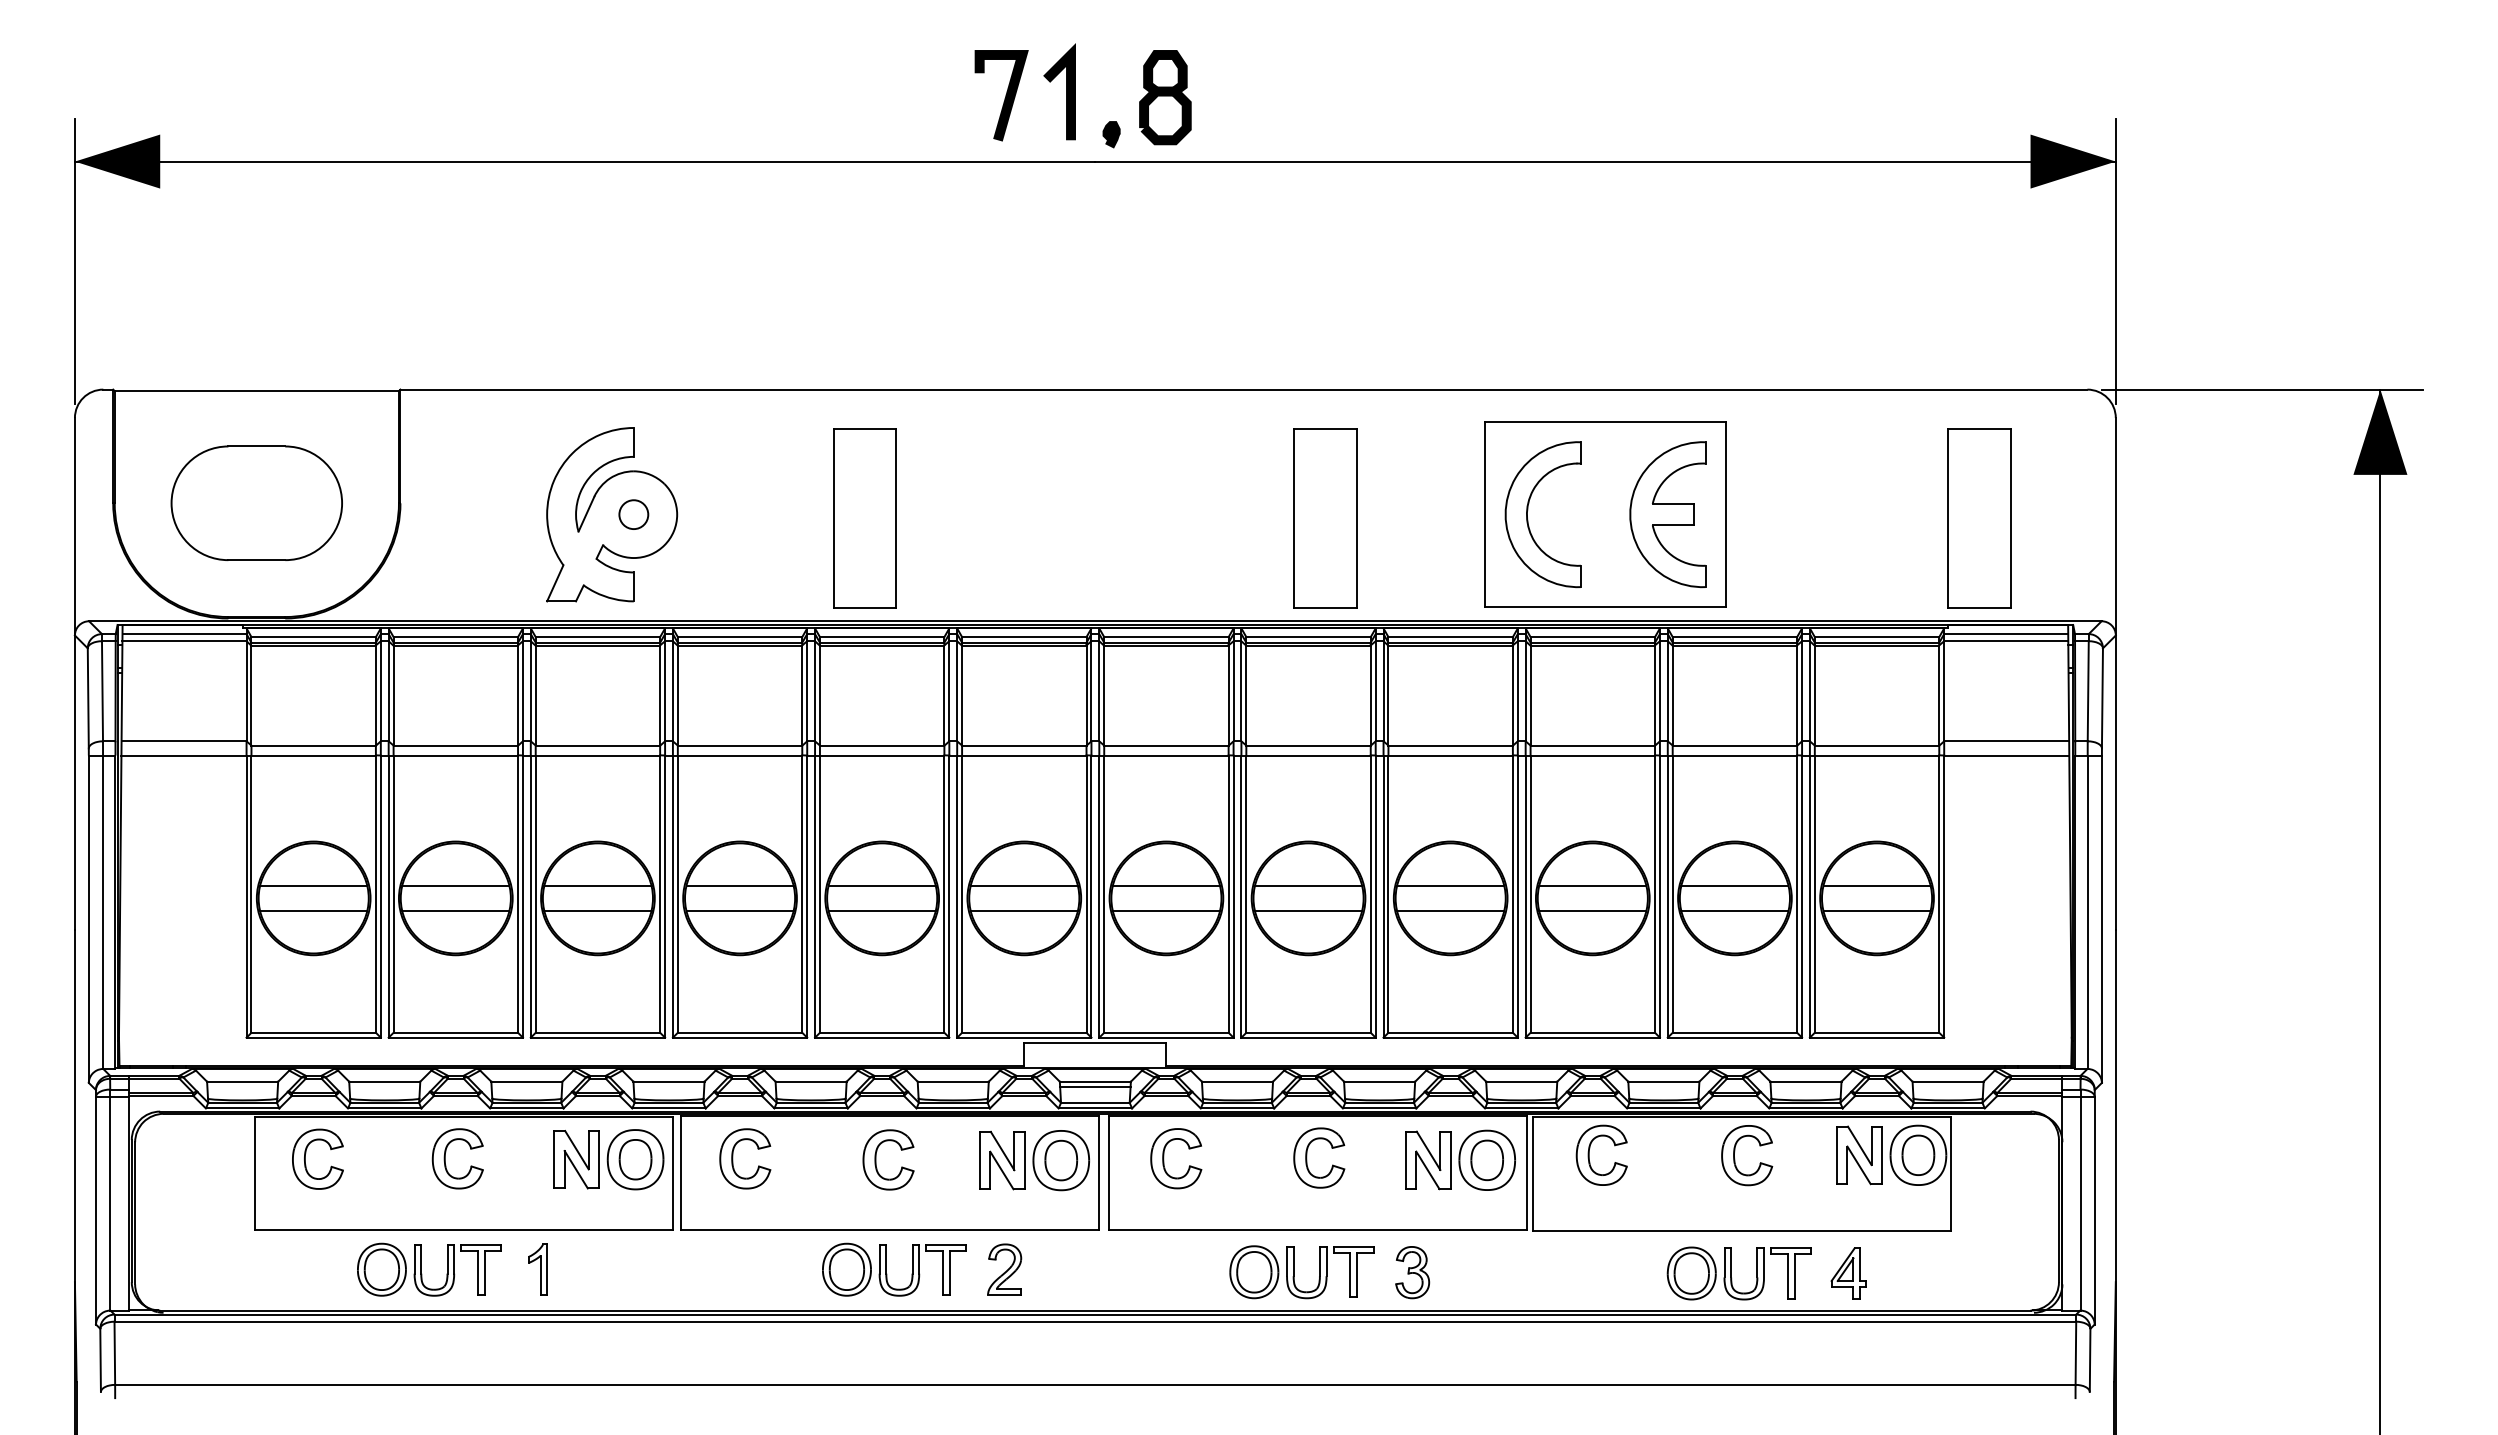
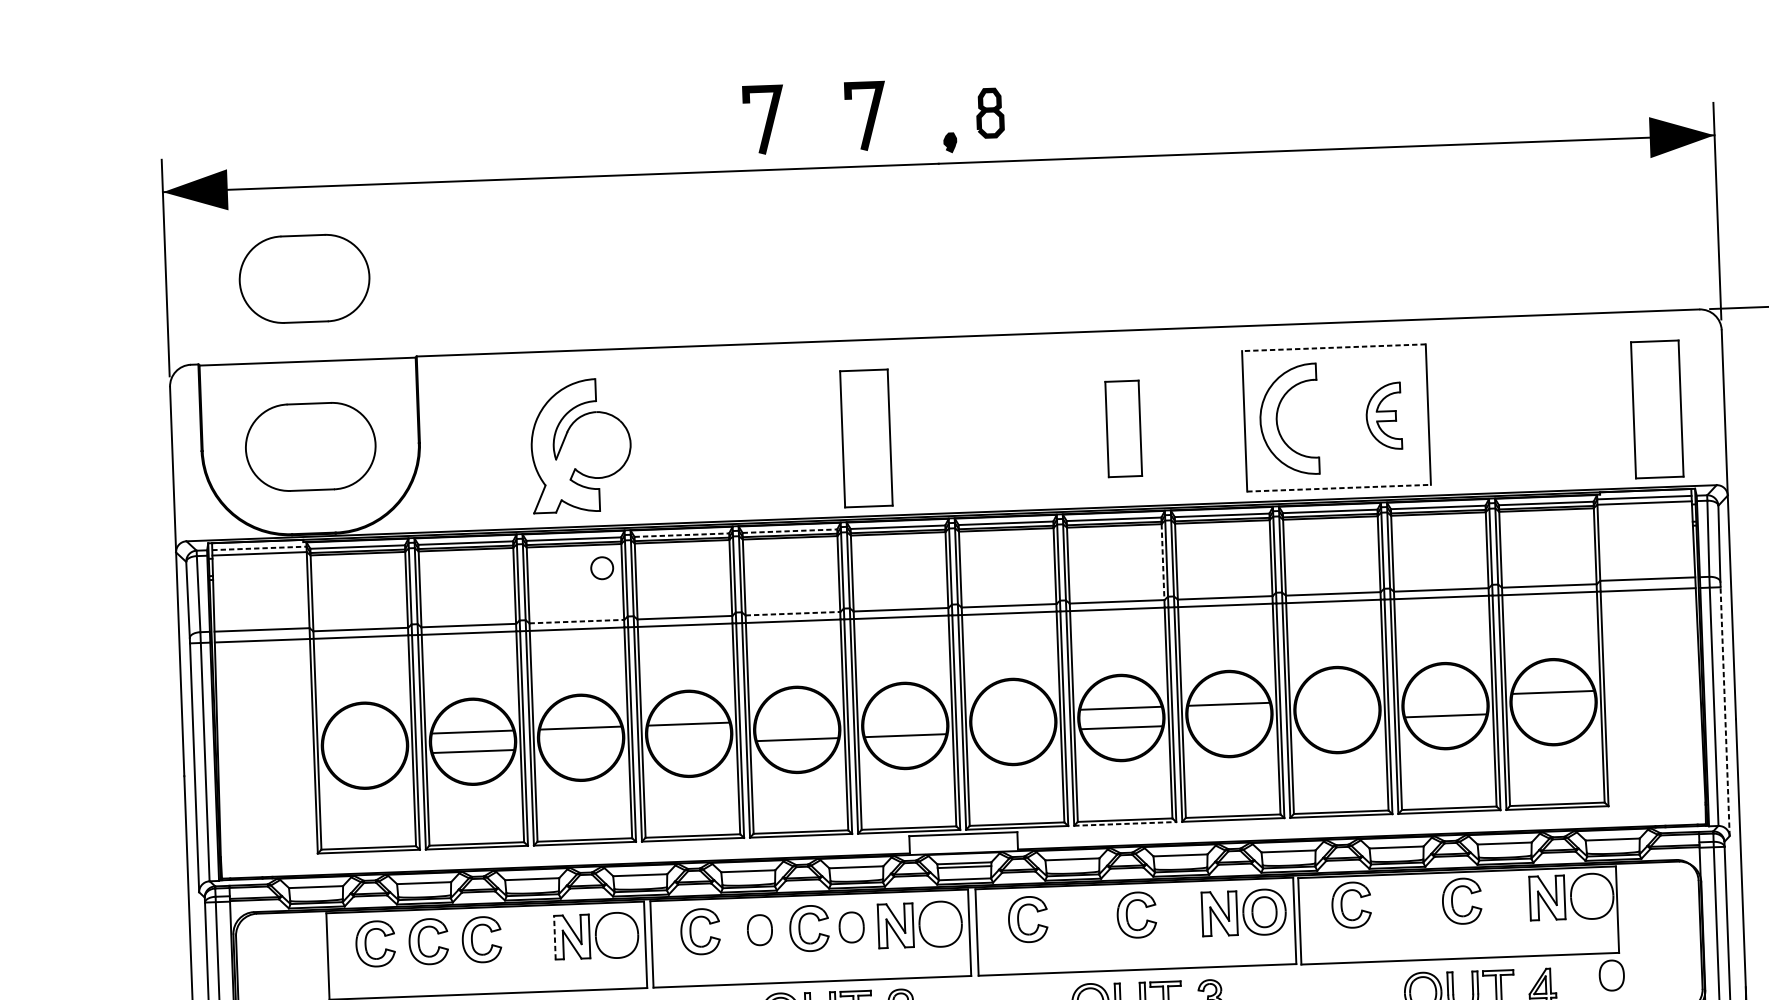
line: (1066, 91) -> (914, 111), removed
line: (871, 95) -> (766, 119), added
part: (1165, 97) -> (990, 113), size x0.7
part: (256, 281) -> (304, 278), added
line: (1605, 422) -> (1333, 347), solid -> dashed
circle: (633, 514) -> (601, 568), moved
part: (1667, 514) -> (1383, 416), size x0.6
part: (864, 518) -> (865, 438), moved
part: (1325, 518) -> (1123, 428), size x0.7
part: (1979, 518) -> (1657, 409), moved
line: (1605, 607) -> (1339, 488), solid -> dashed
line: (185, 634) -> (260, 548), solid -> dashed
line: (740, 637) -> (682, 535), solid -> dashed
line: (882, 637) -> (790, 531), solid -> dashed
line: (1370, 695) -> (1162, 562), solid -> dashed
line: (598, 745) -> (577, 621), solid -> dashed
line: (882, 745) -> (793, 613), solid -> dashed
line: (313, 885) -> (364, 735), removed
line: (881, 885) -> (796, 720), removed
line: (1023, 885) -> (904, 716), removed
line: (1165, 885) -> (1012, 712), removed
line: (1592, 885) -> (1336, 700), removed
line: (1734, 885) -> (1444, 696), removed
line: (313, 911) -> (365, 755), removed
line: (597, 911) -> (581, 747), removed
line: (739, 911) -> (689, 743), removed
line: (1165, 911) -> (1012, 731), removed
line: (1450, 911) -> (1229, 724), removed
line: (1592, 911) -> (1337, 720), removed
line: (1876, 911) -> (1553, 712), removed
line: (2101, 919) -> (1724, 711), solid -> dashed
line: (1309, 1037) -> (1125, 823), solid -> dashed
part: (1918, 1154) -> (1611, 974), moved
part: (375, 1158) -> (419, 941), added
line: (553, 1159) -> (554, 937), solid -> dashed
part: (635, 1159) -> (759, 930), moved
part: (1061, 1160) -> (851, 927), moved

